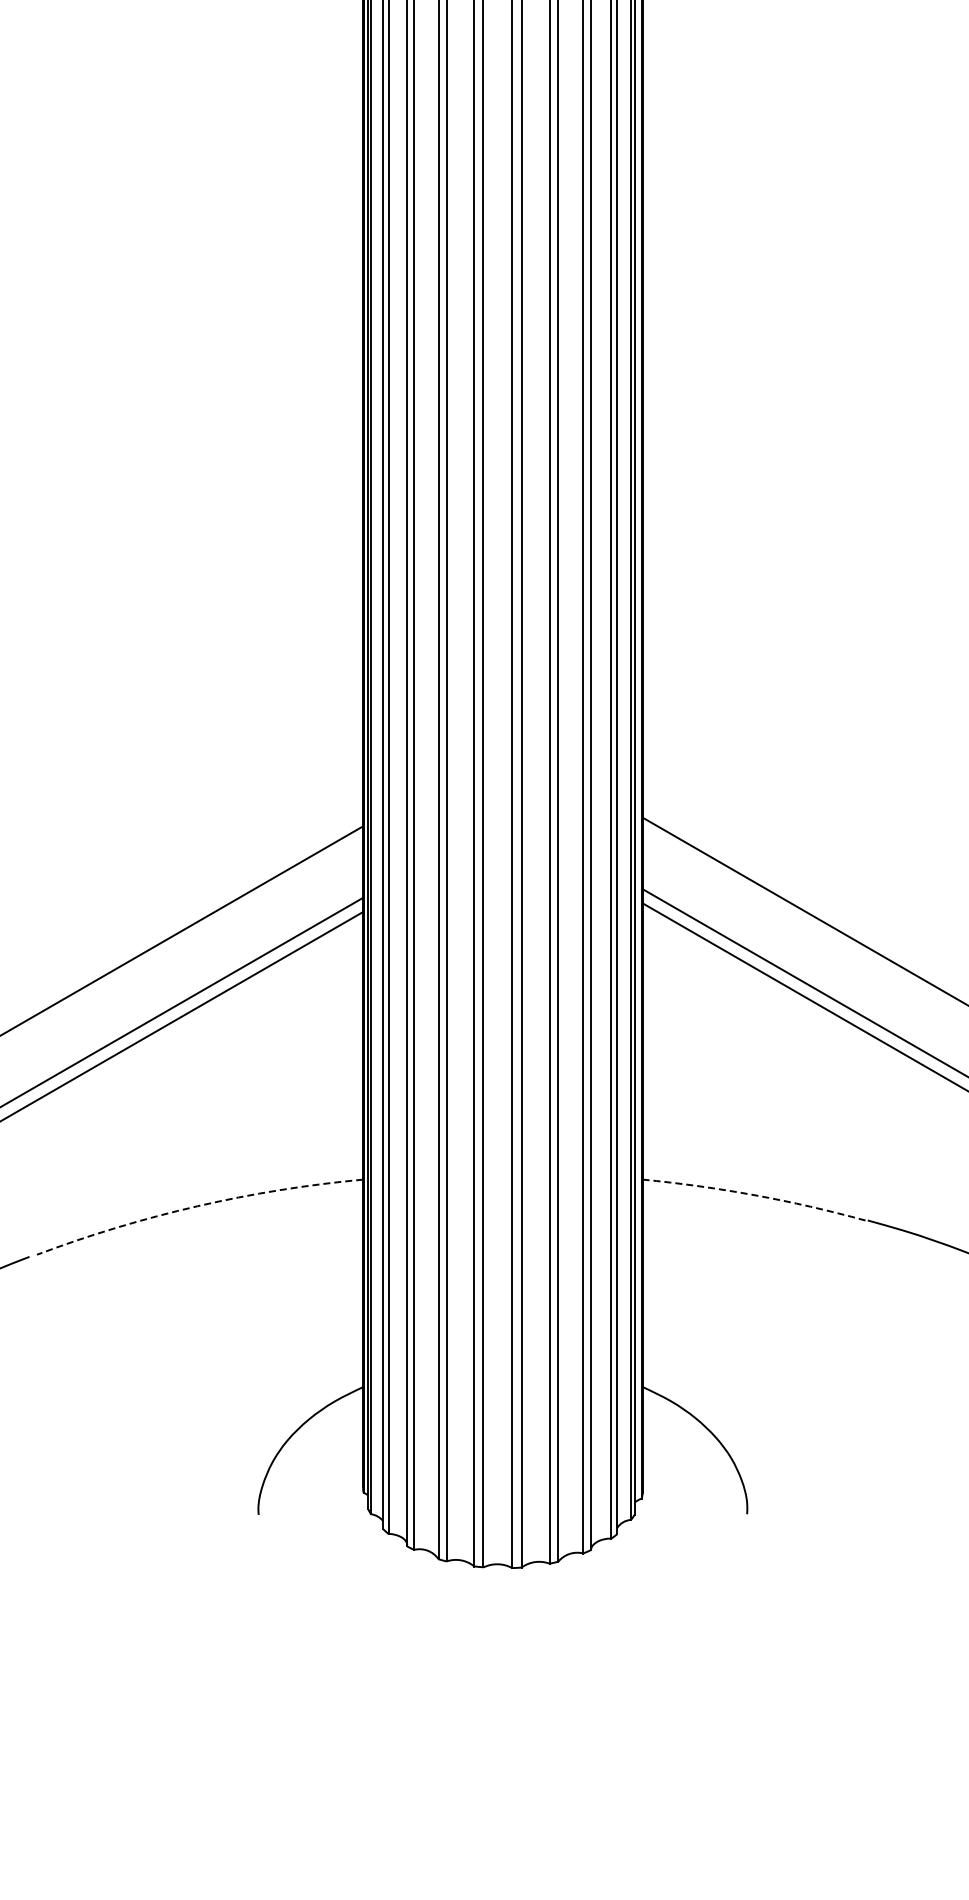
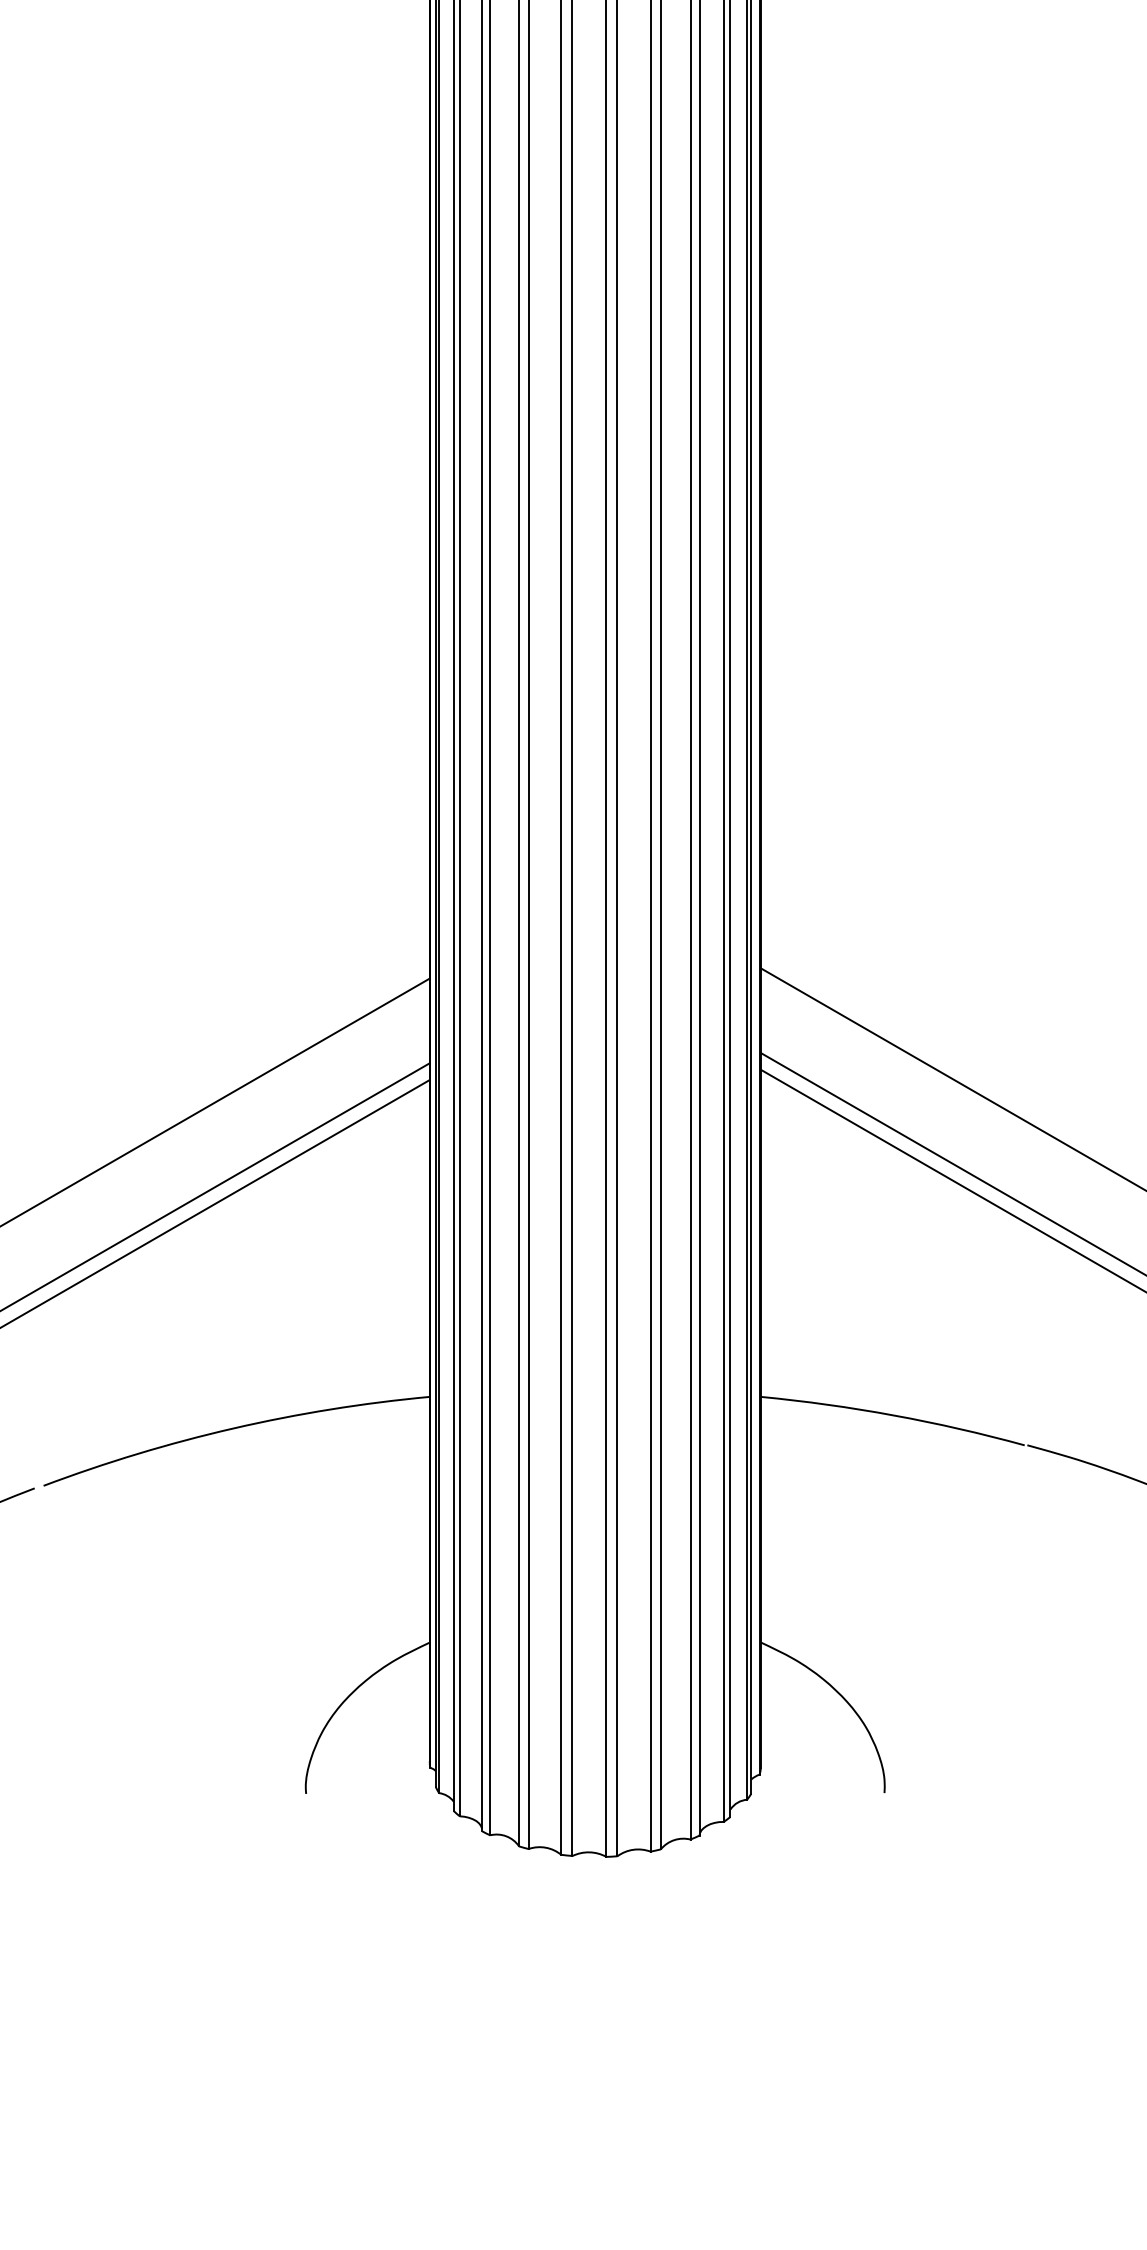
arc: (754, 1195) -> (893, 1415), dashed -> solid
arc: (197, 1206) -> (233, 1428), dashed -> solid

